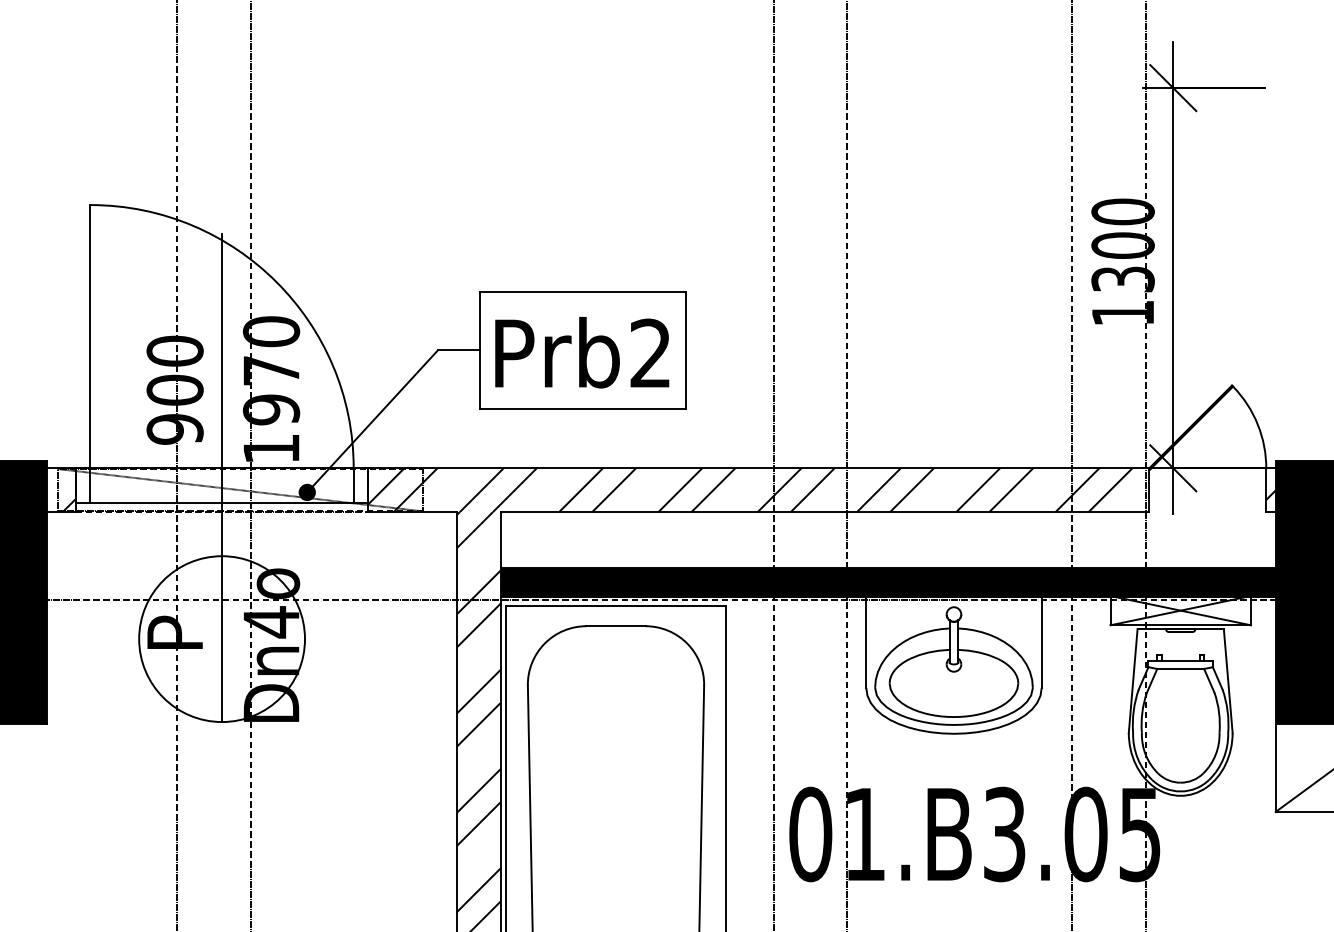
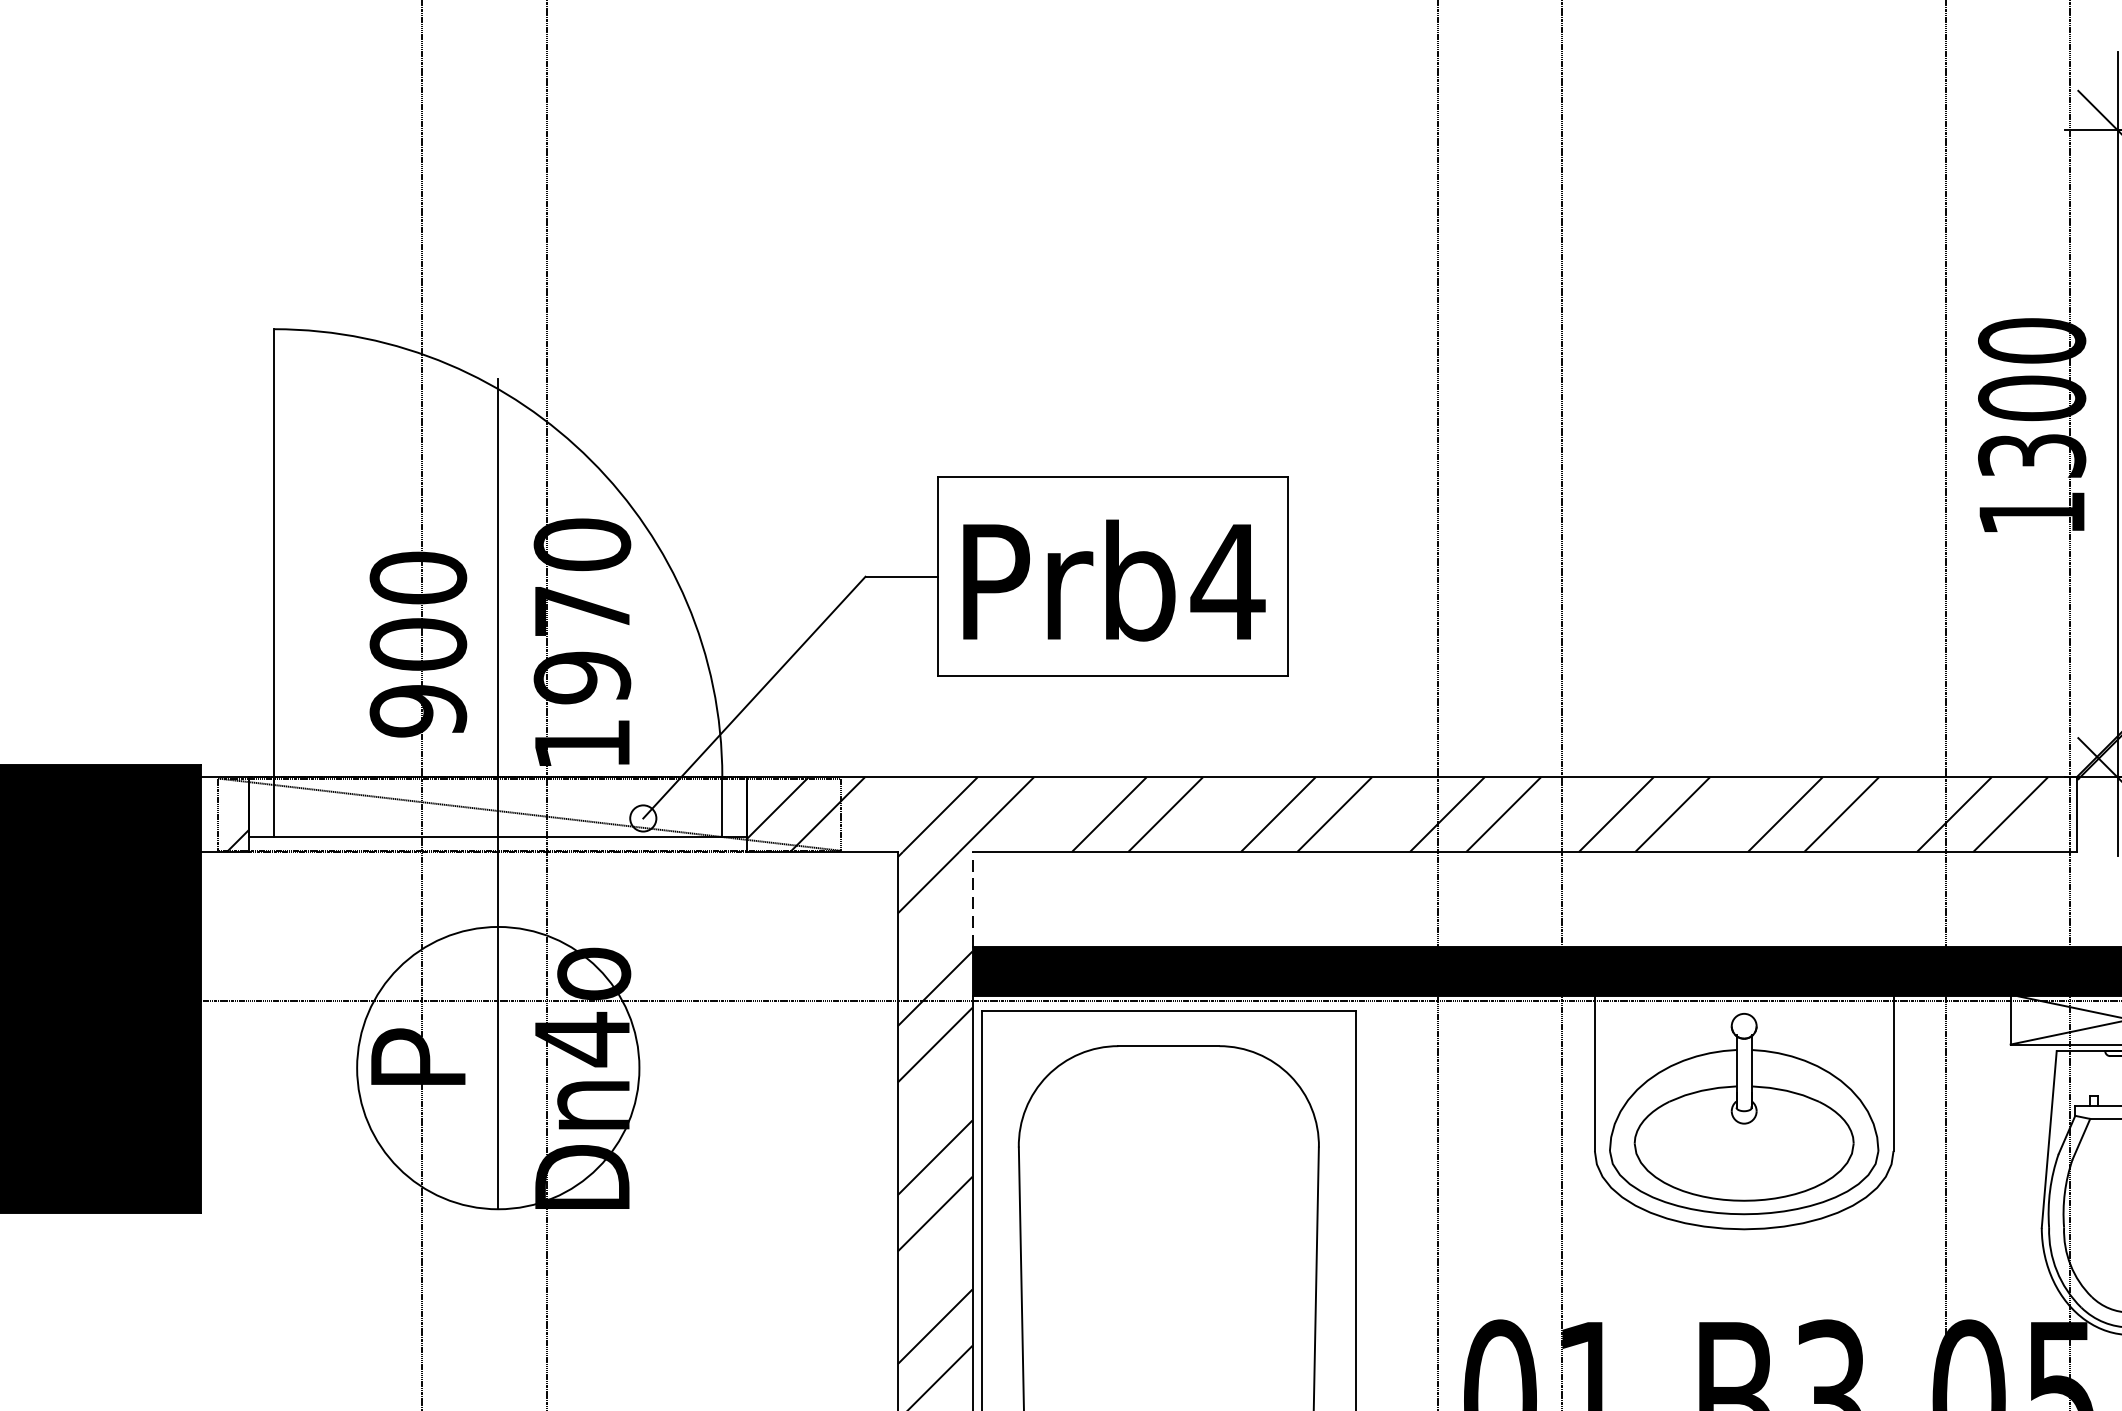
text: (650, 352) -> (1227, 580), Prb2 -> Prb4
fill: (306, 492) -> (641, 818), removed
line: (500, 539) -> (972, 898), solid -> dashed

